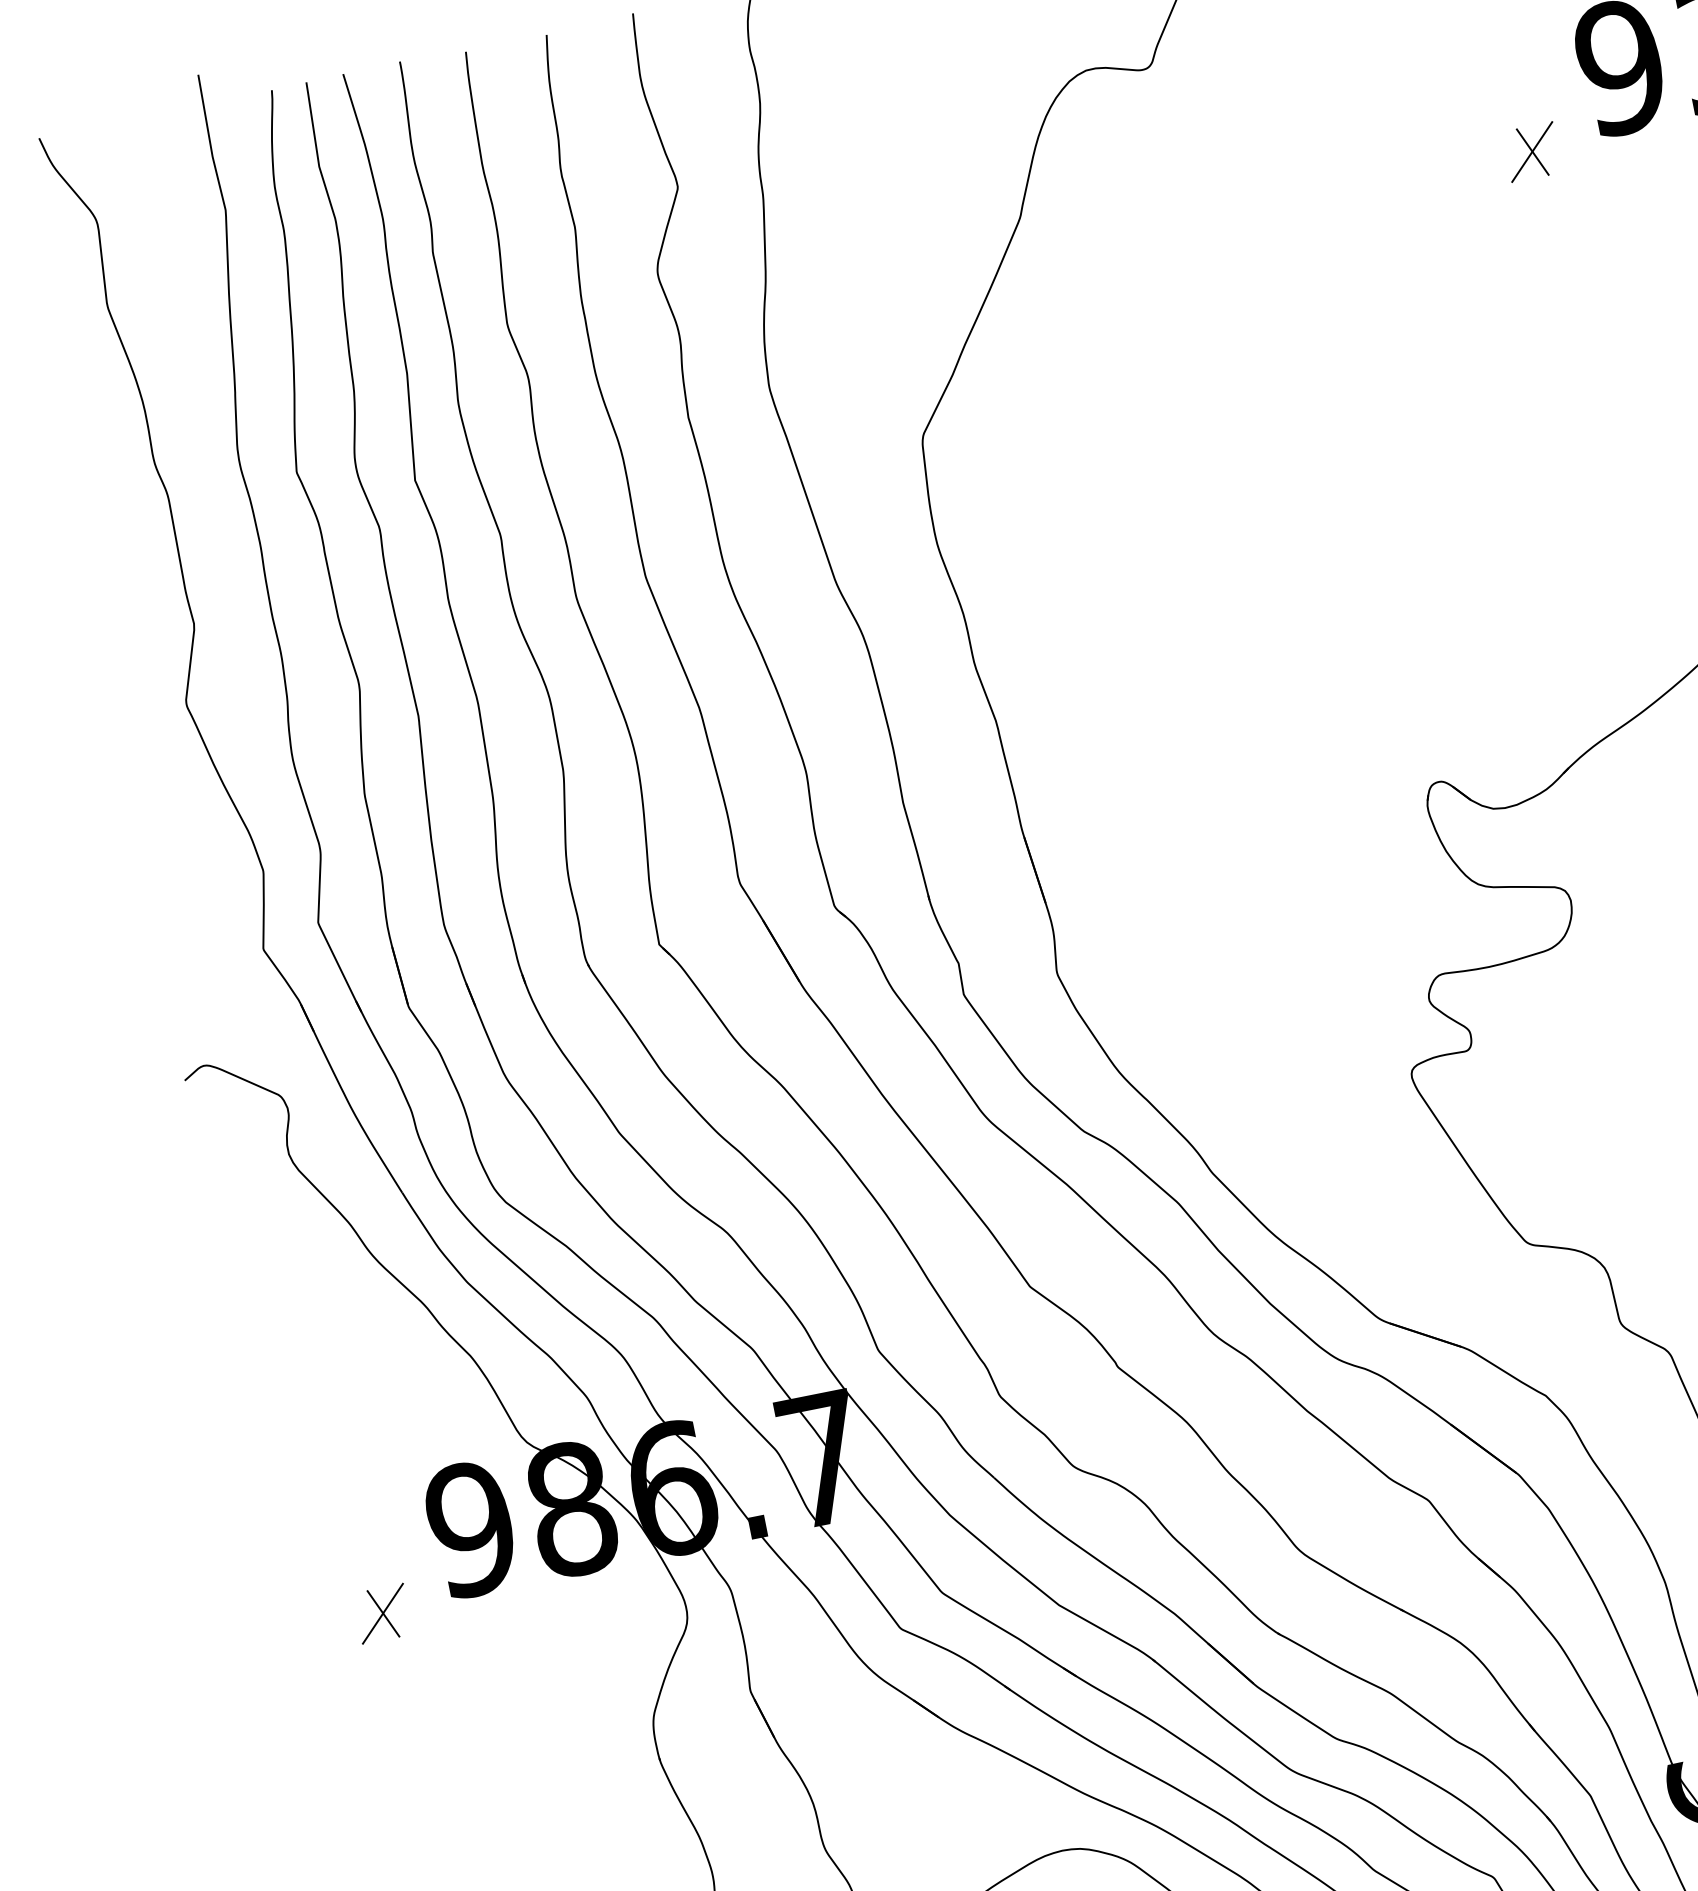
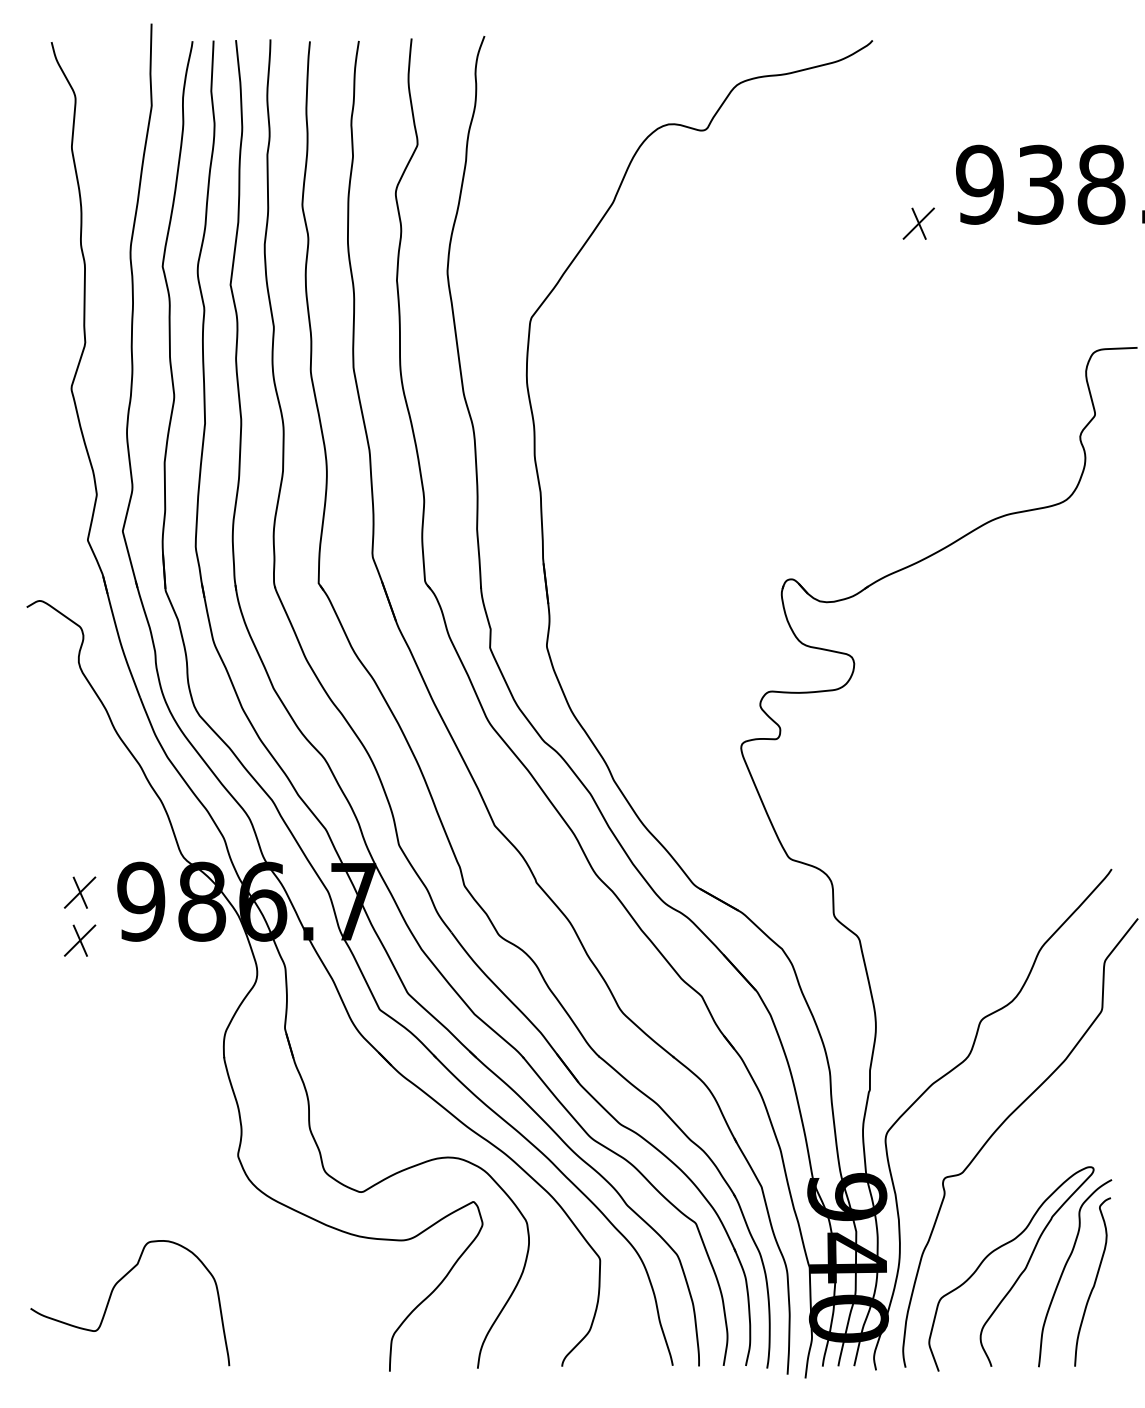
part: (366, 1534) -> (79, 892), added

